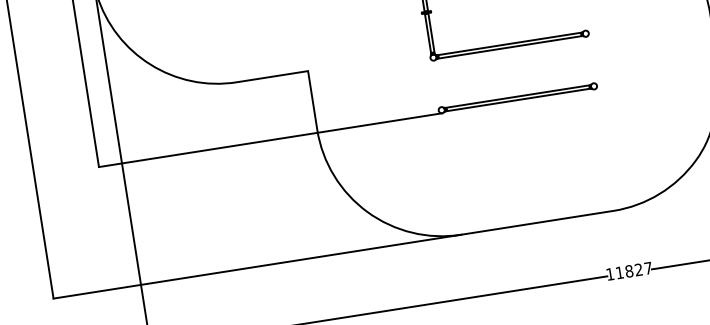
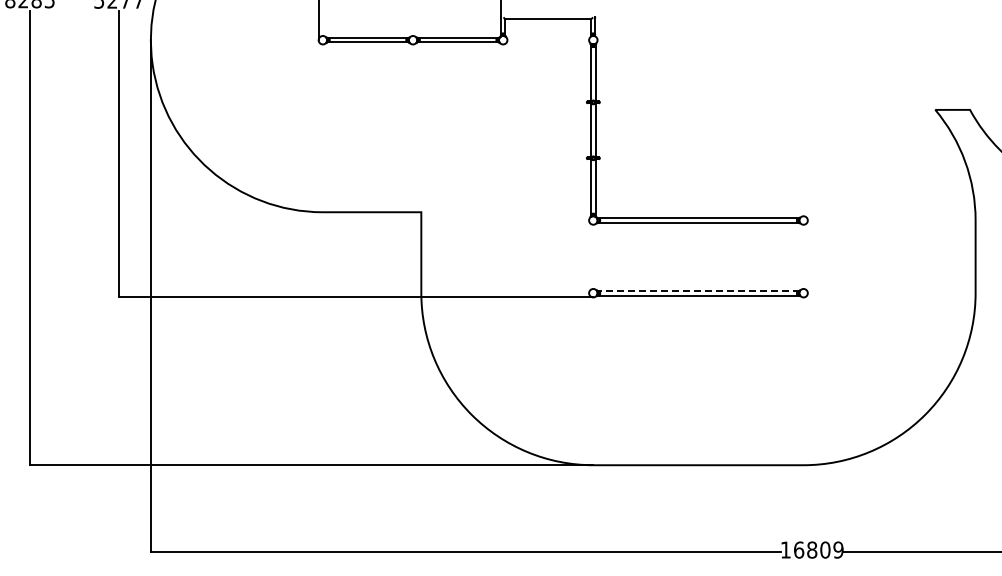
line: (516, 96) -> (697, 290), solid -> dashed
text: (633, 270) -> (818, 549), 11827 -> 16809

